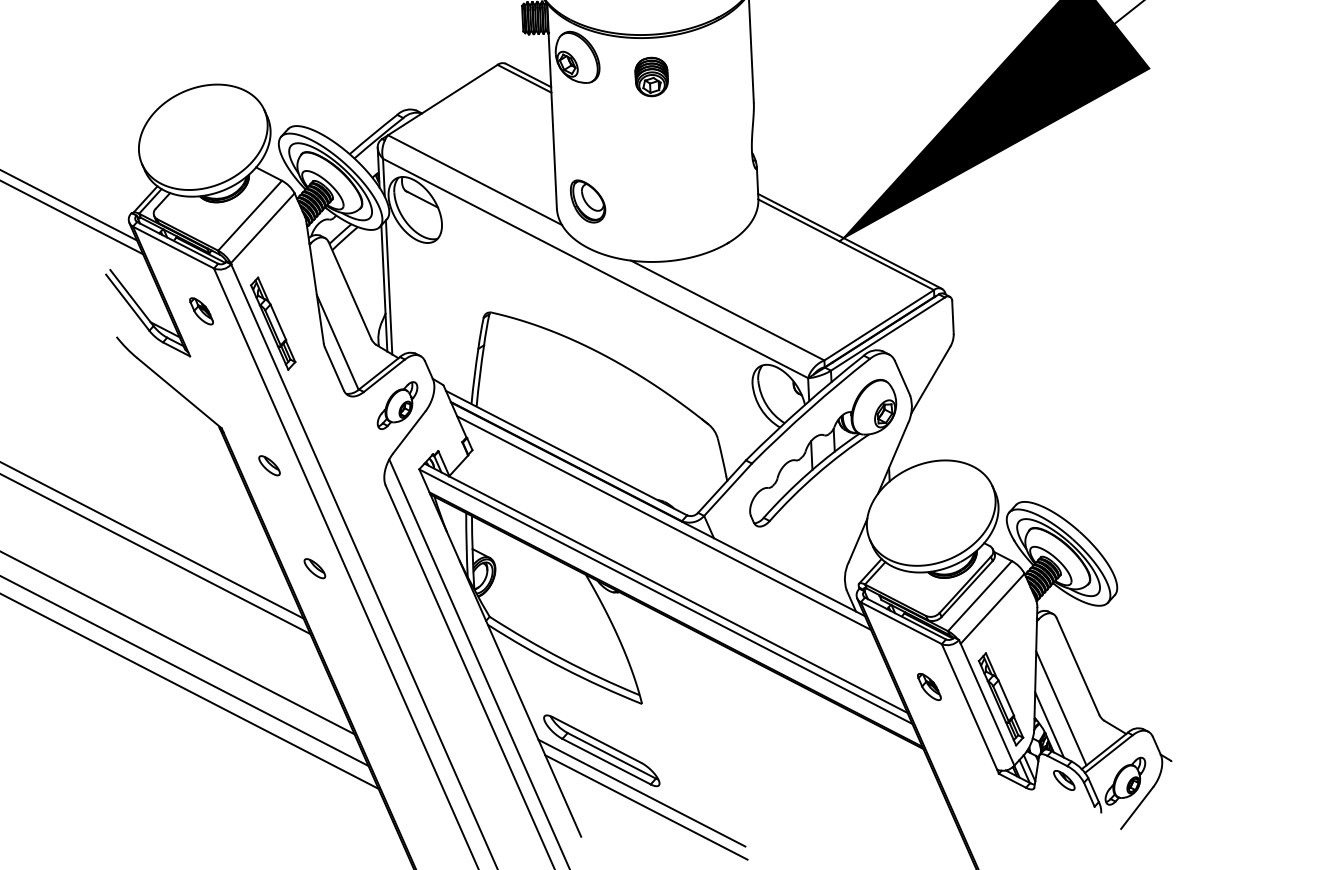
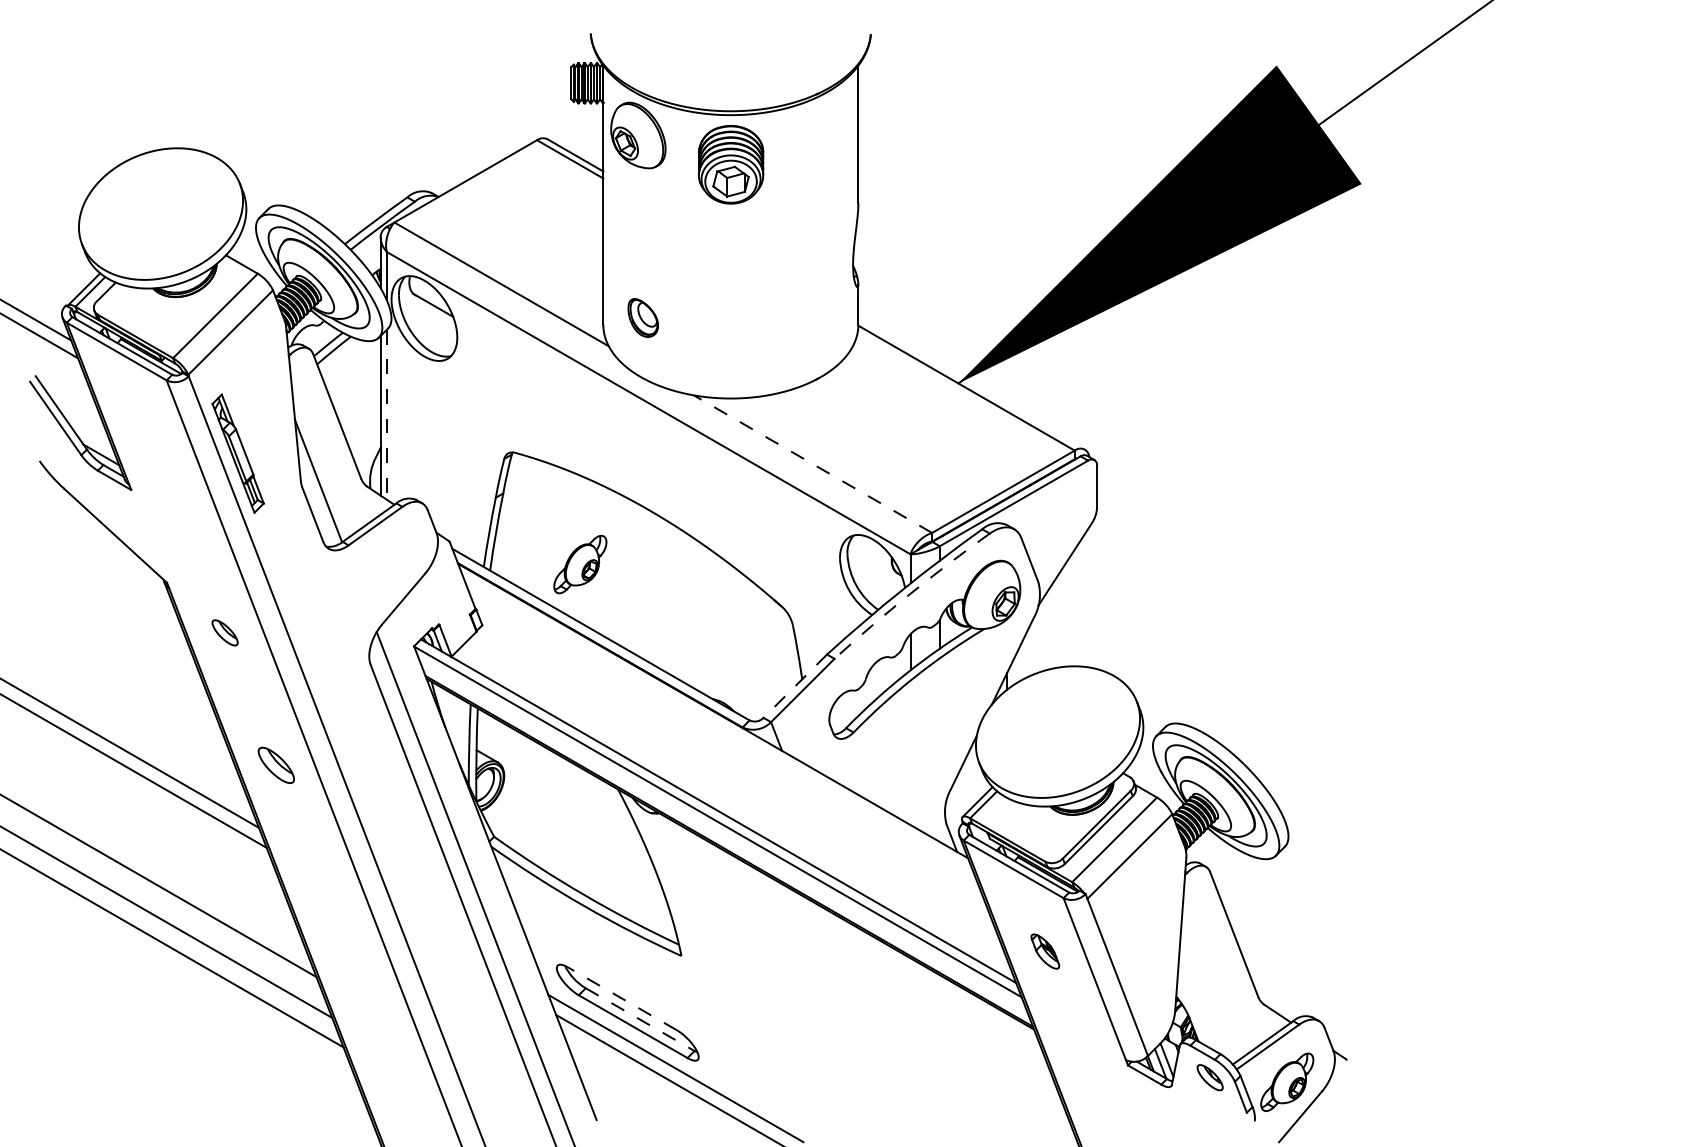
part: (651, 76) -> (730, 164), size x1.6
part: (588, 201) -> (643, 317), size x0.7
line: (849, 240) -> (971, 383), removed
line: (388, 287) -> (386, 414), solid -> dashed
line: (728, 310) -> (813, 464), solid -> dashed
part: (201, 311) -> (148, 433), removed
part: (397, 405) -> (580, 564), moved
arc: (809, 409) -> (910, 593), solid -> dashed
line: (722, 486) -> (795, 686), solid -> dashed
line: (663, 522) -> (719, 728), removed
part: (314, 568) -> (275, 765), size x1.4
part: (1000, 699) -> (1134, 971), removed
line: (1061, 708) -> (1210, 986), removed
line: (1049, 724) -> (1194, 1006), removed
line: (597, 739) -> (622, 998), solid -> dashed
line: (612, 755) -> (640, 1019), solid -> dashed

